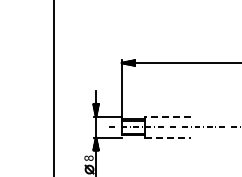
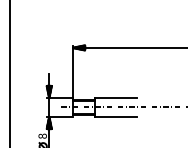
line: (167, 117) -> (115, 98), dashed -> solid
line: (168, 137) -> (116, 116), dashed -> solid

